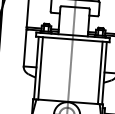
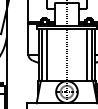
line: (45, 68) -> (46, 54), added
line: (95, 71) -> (87, 54), added

